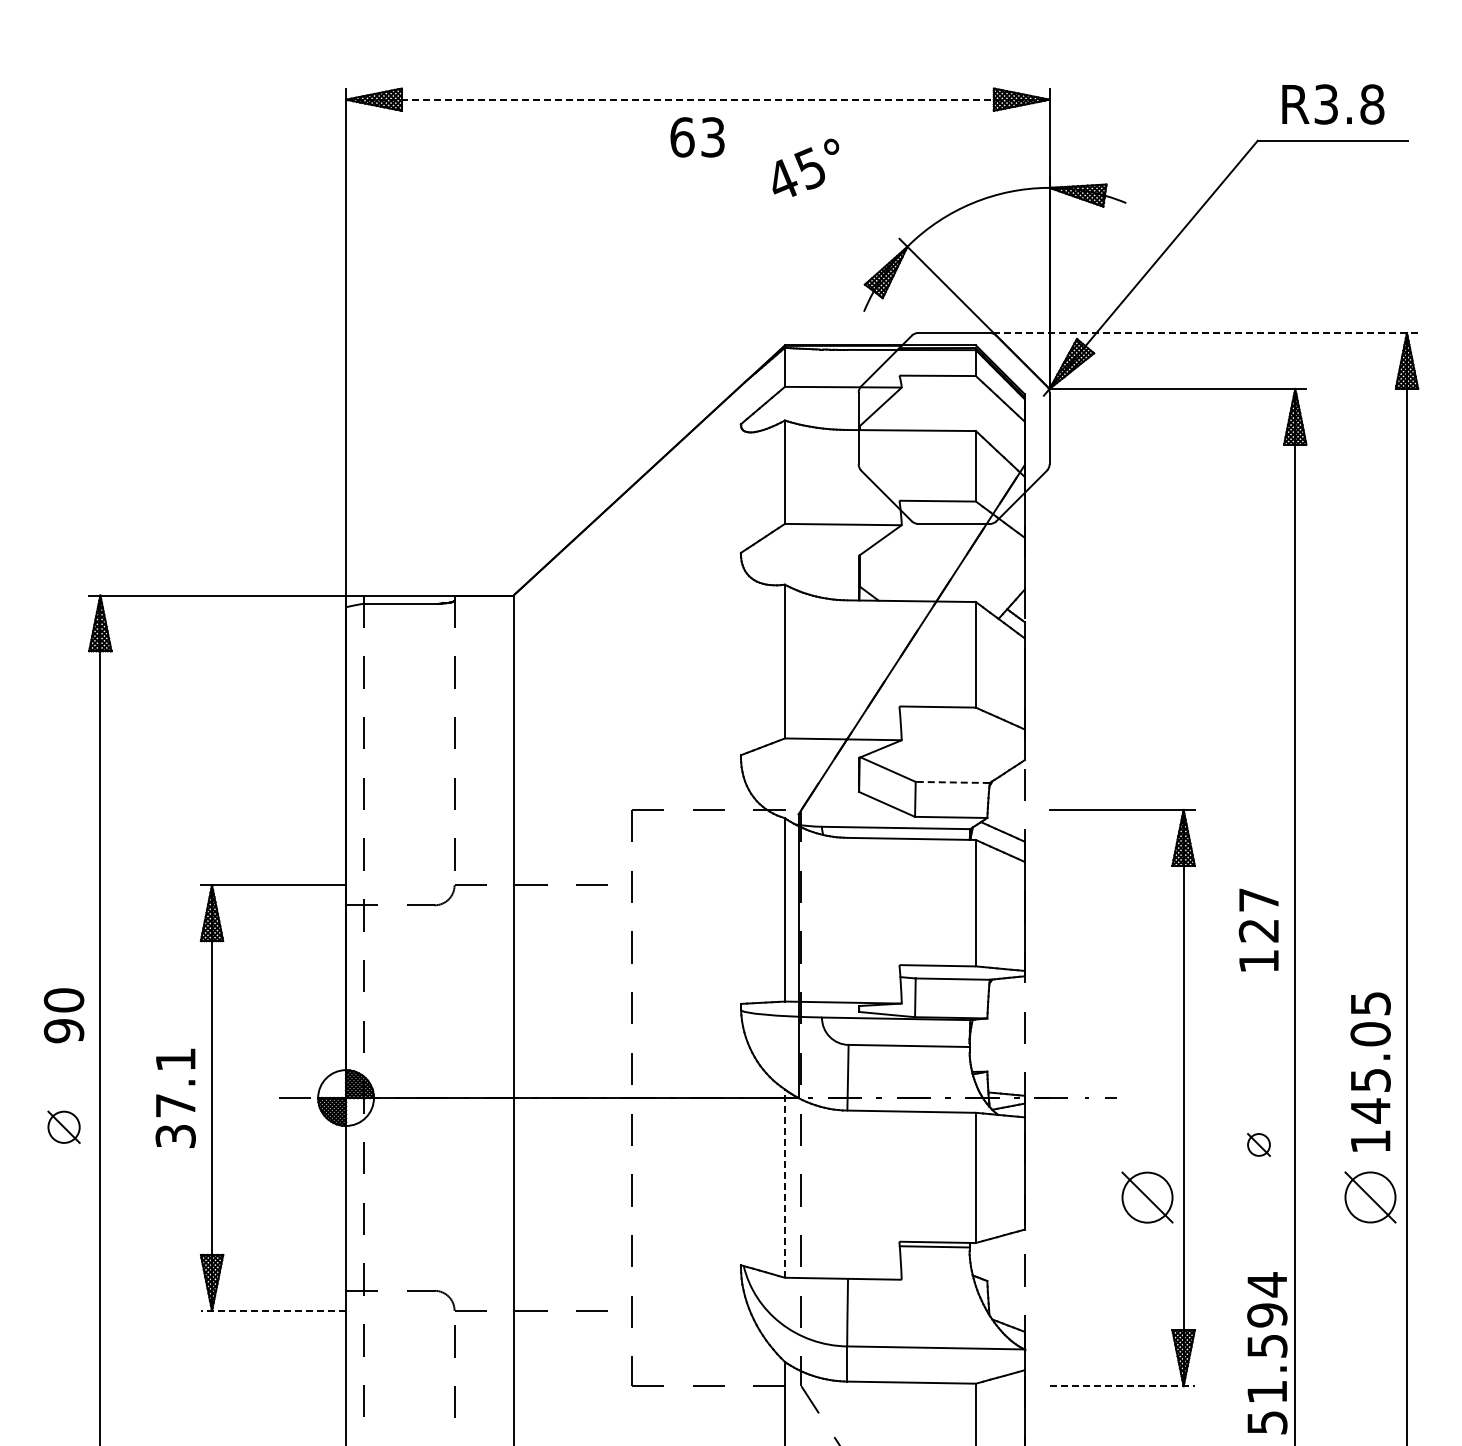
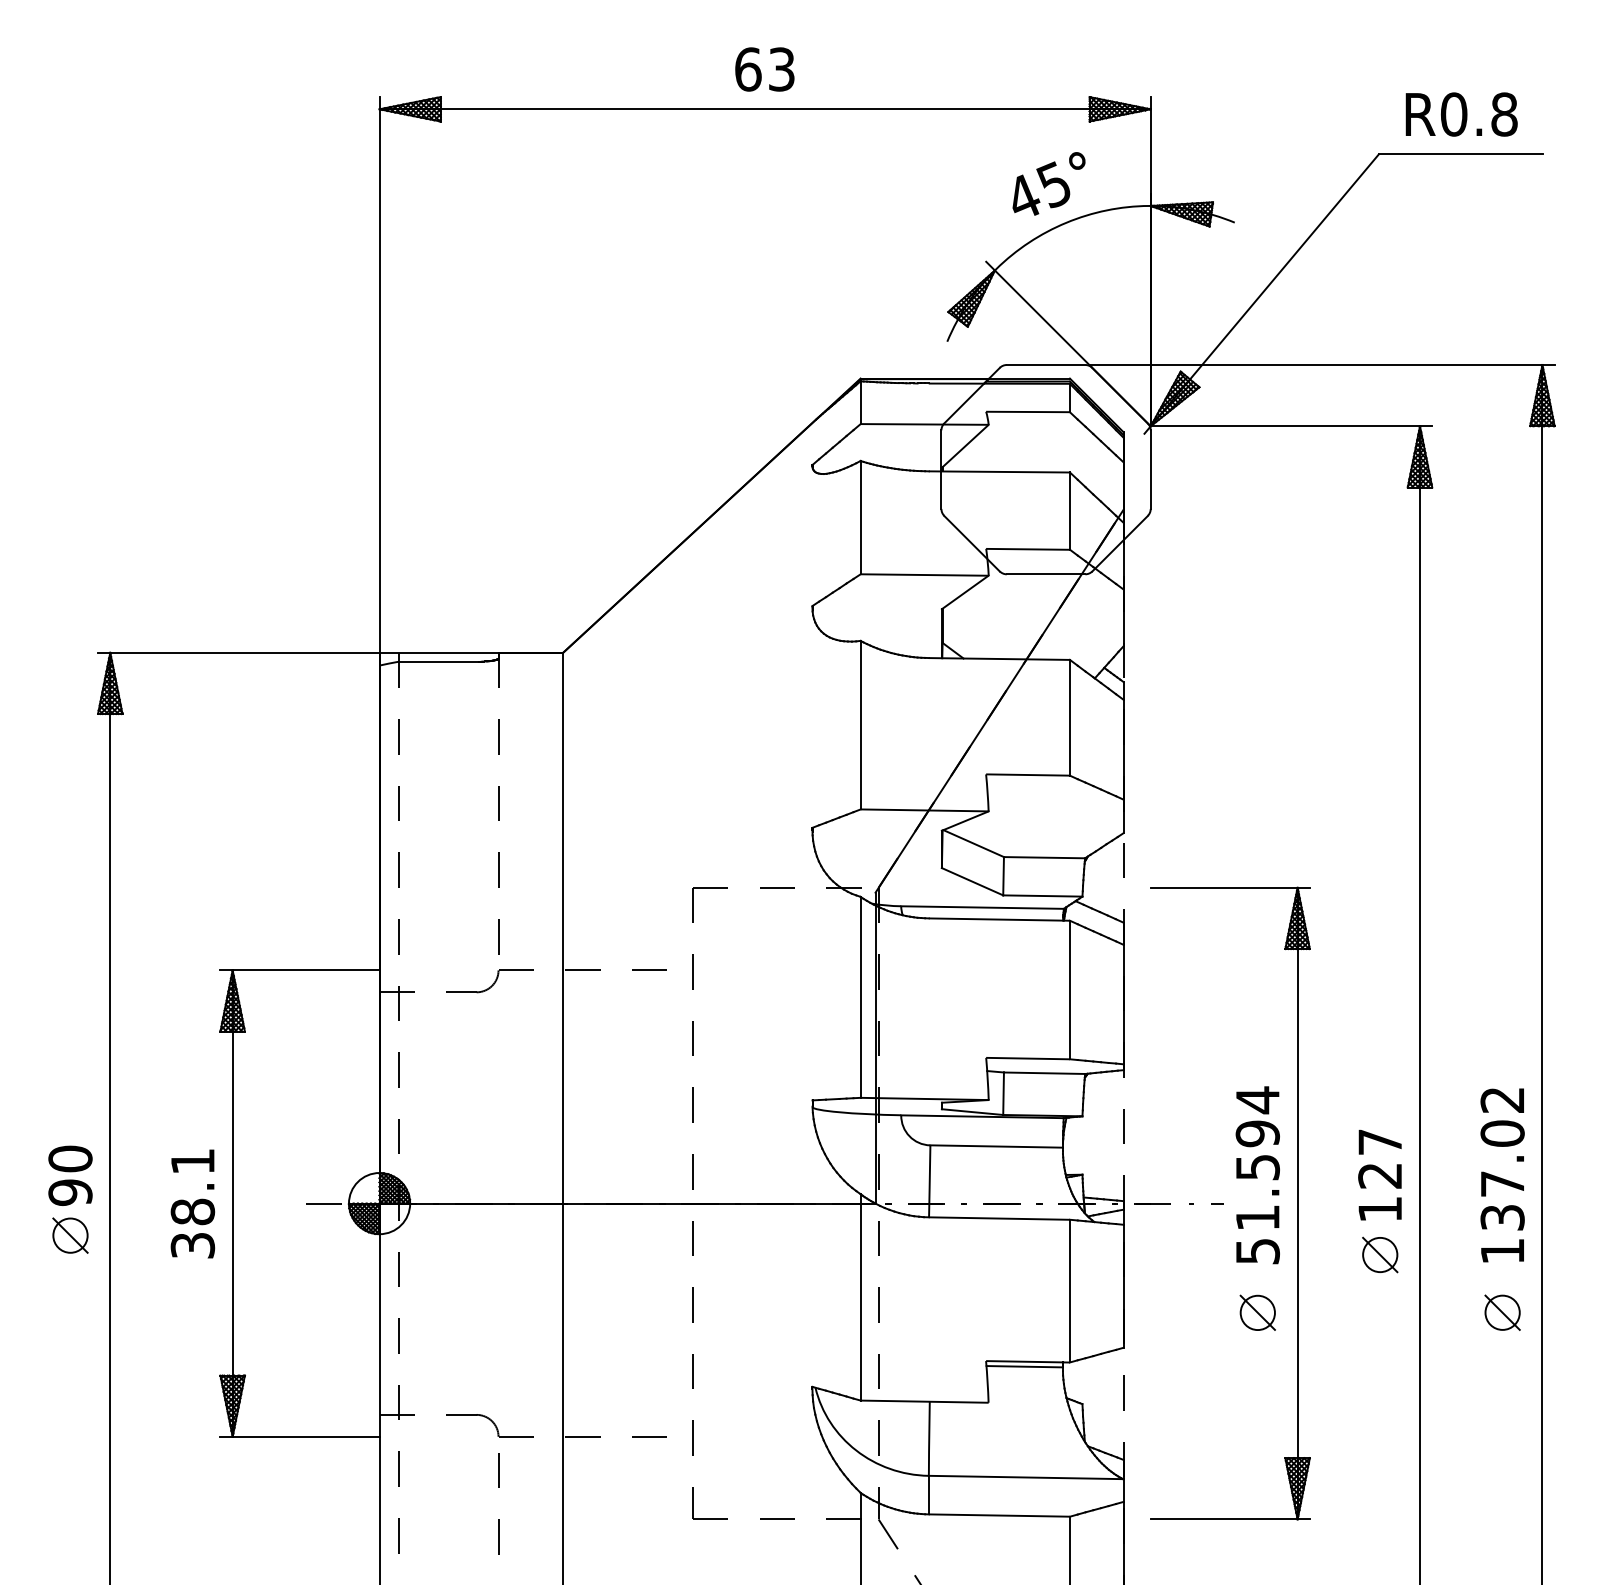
line: (697, 99) -> (764, 109), dashed -> solid
text: (1326, 104) -> (1454, 114), R3.8 -> R0.8
text: (697, 137) -> (764, 69), moved
text: (805, 167) -> (1048, 183), moved
line: (1205, 332) -> (1321, 364), dashed -> solid
line: (952, 782) -> (1044, 857), dashed -> solid
text: (1258, 929) -> (1379, 1174), moved
text: (63, 1015) -> (69, 1175), moved
text: (1370, 1057) -> (1502, 1159), 145.05 -> 137.02
text: (175, 1105) -> (192, 1211), 37.1 -> 38.1
part: (1258, 1144) -> (1379, 1254), size x1.43
line: (784, 1183) -> (860, 1297), dashed -> solid
part: (1146, 1197) -> (1256, 1312), size x0.62
part: (1370, 1197) -> (1502, 1312), size x0.62
line: (273, 1310) -> (300, 1436), dashed -> solid
text: (1267, 1353) -> (1258, 1175), moved
line: (1122, 1386) -> (1230, 1519), dashed -> solid

